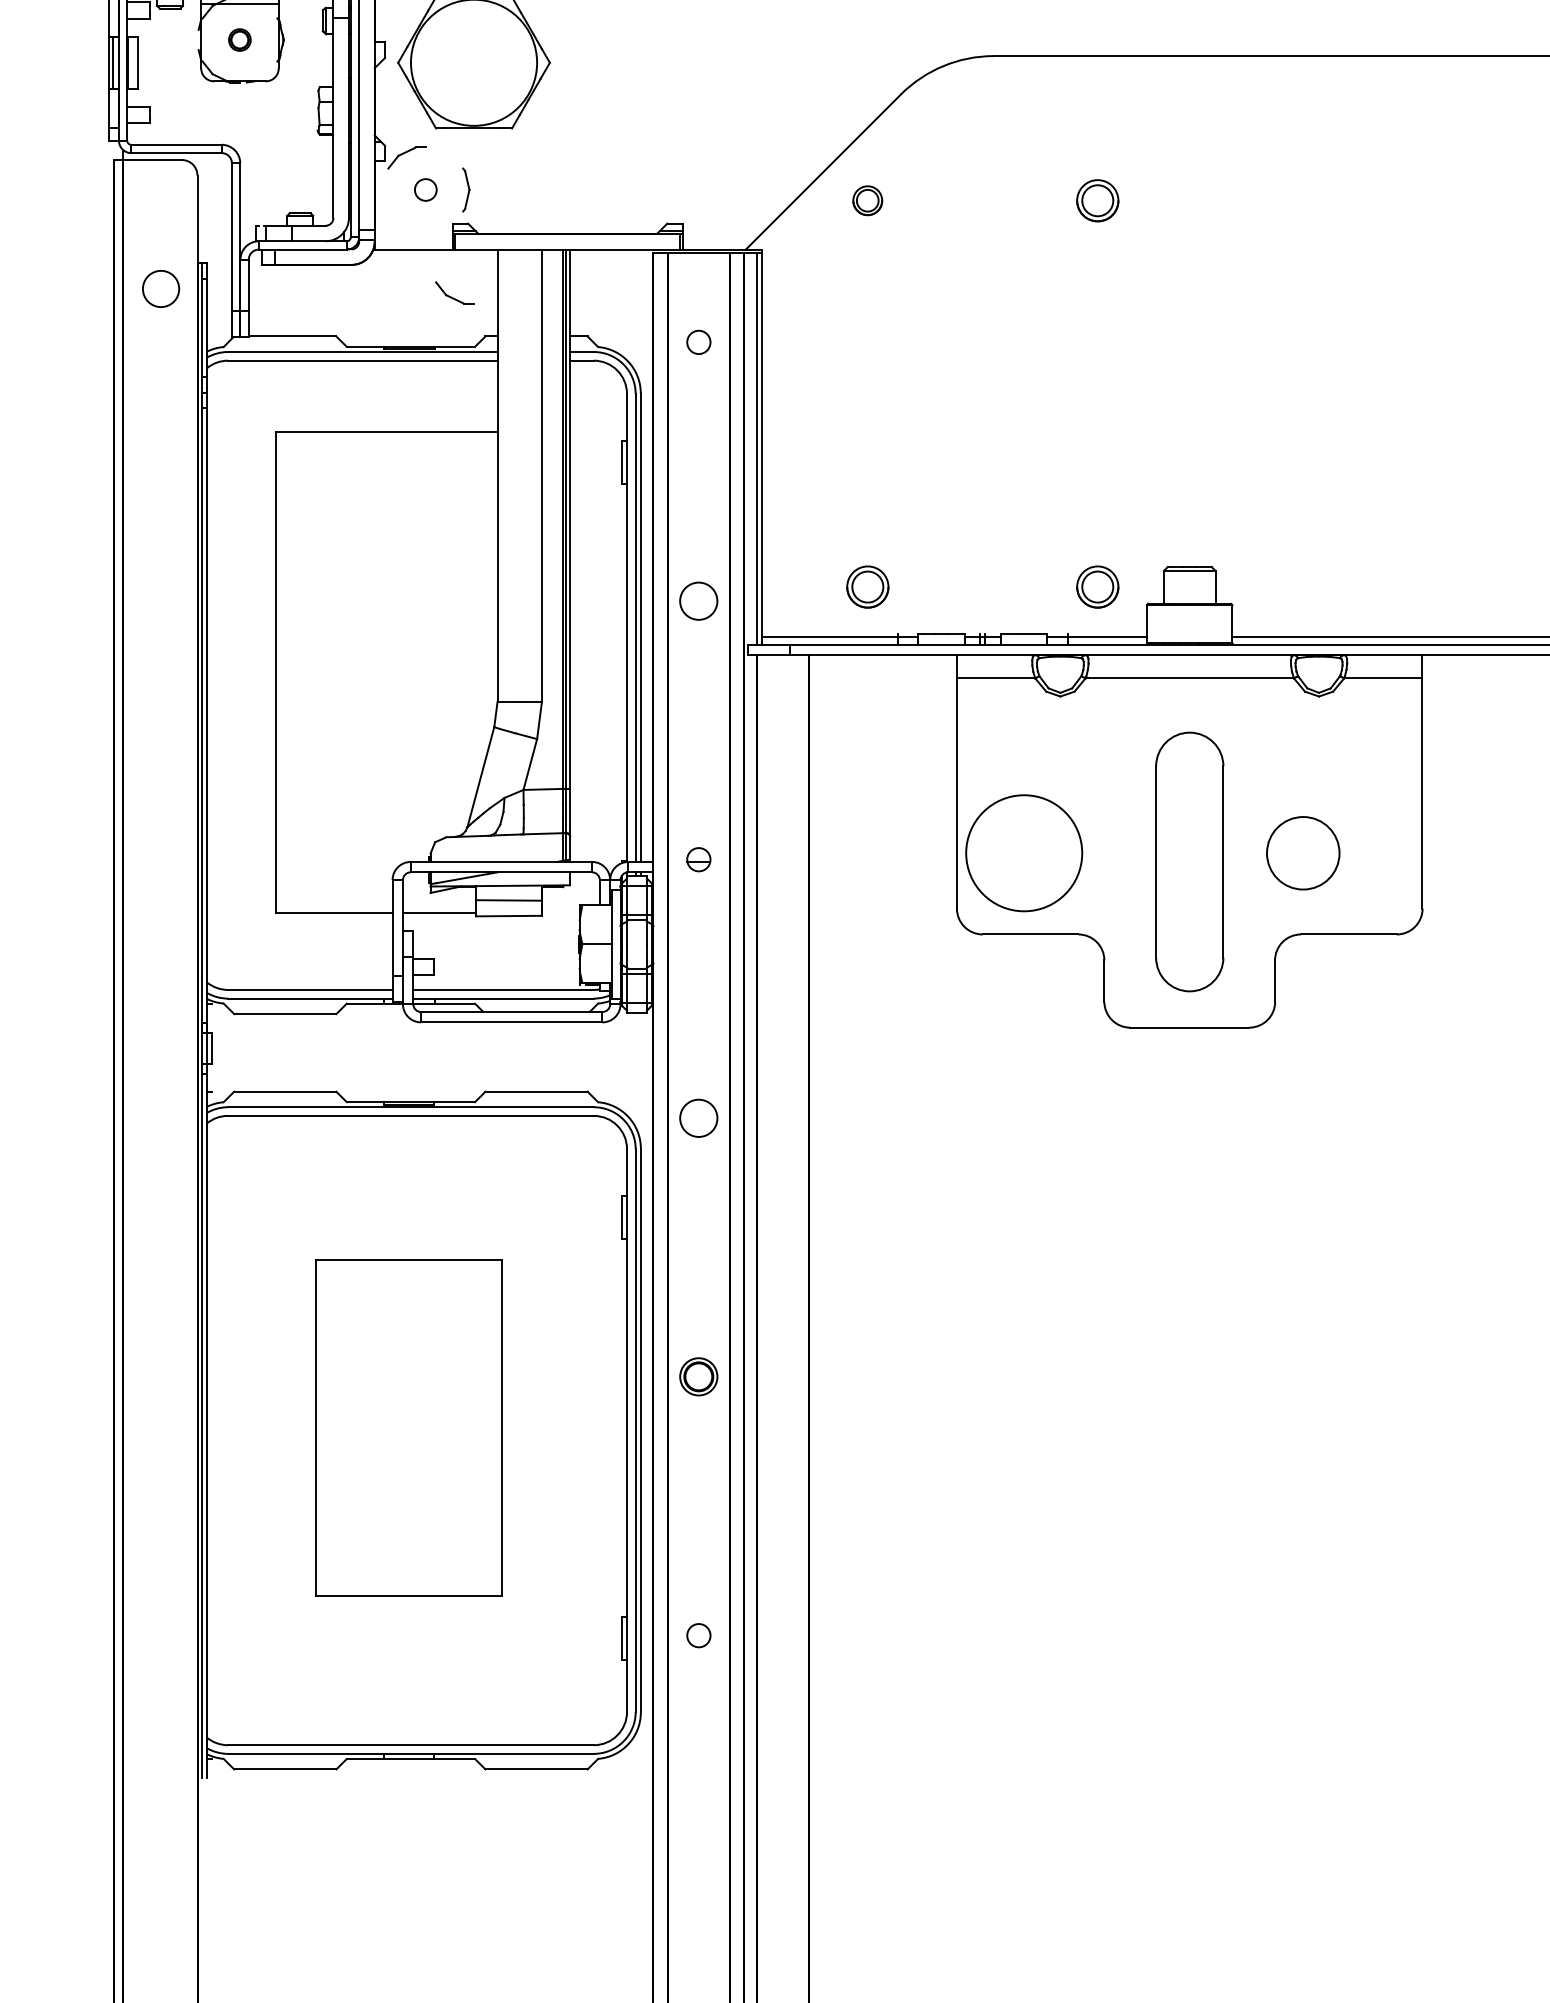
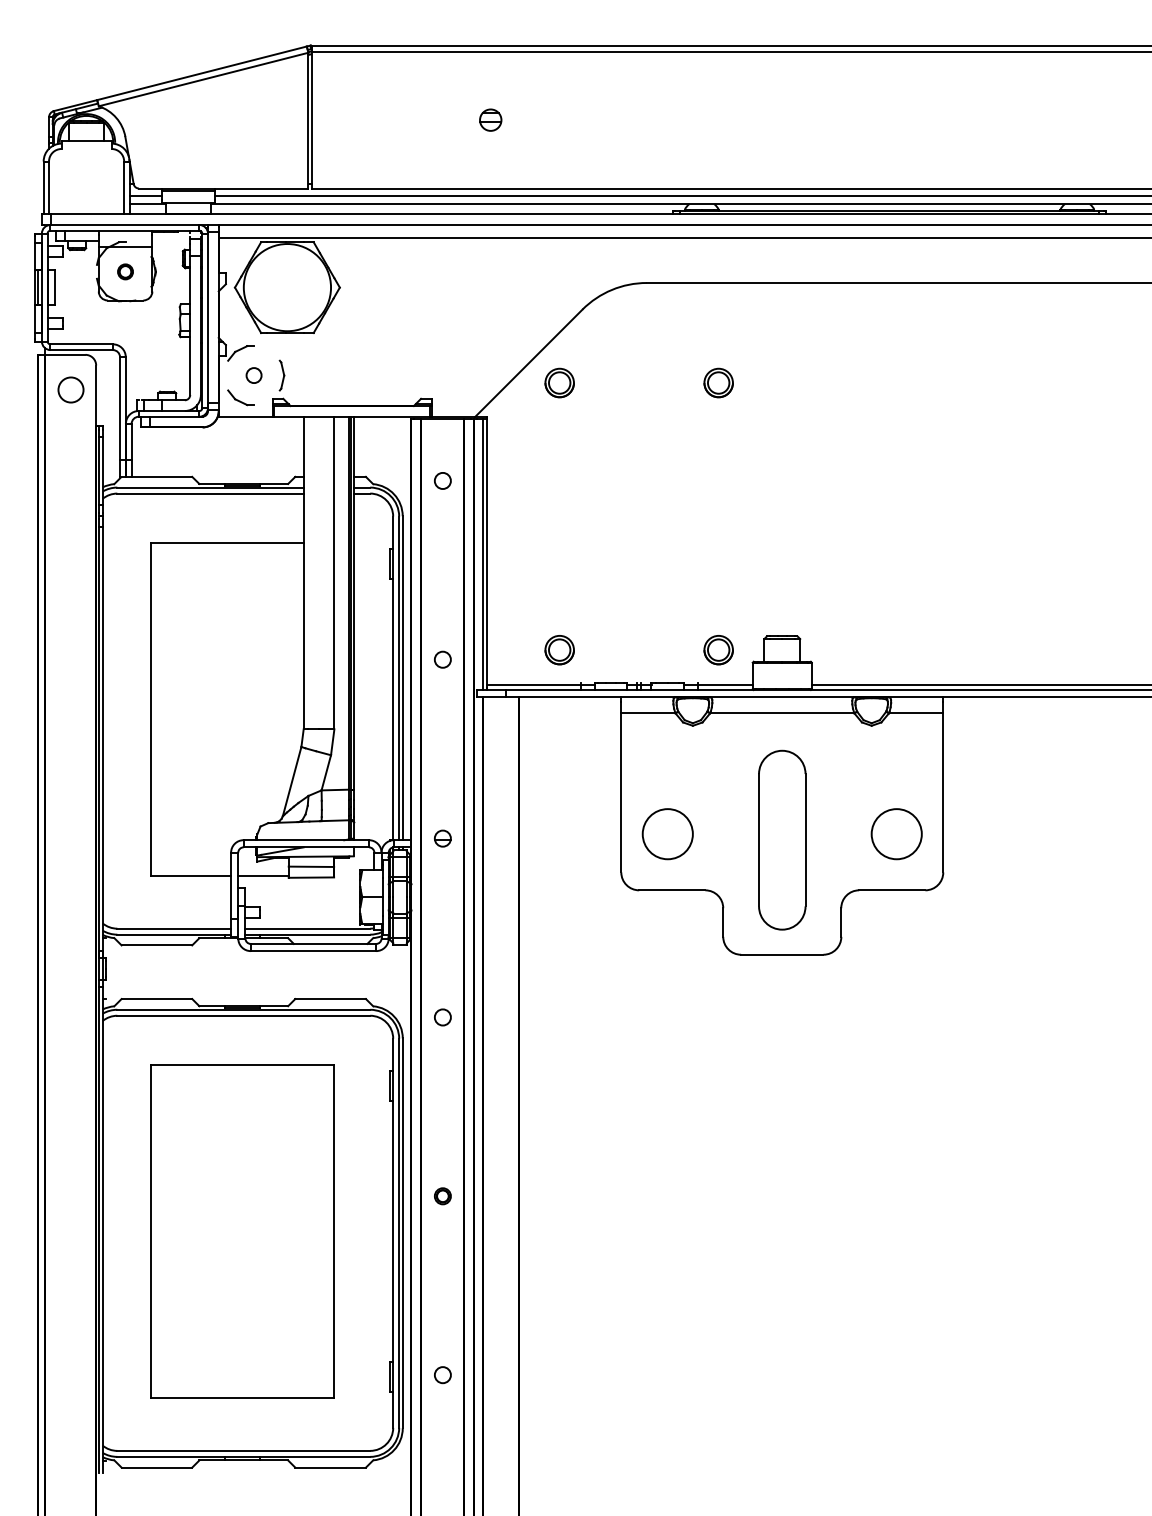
part: (867, 200) -> (559, 382), size x1.43
circle: (160, 288) -> (70, 389), moved
part: (453, 292) -> (240, 397), moved
circle: (698, 600) -> (442, 659), size x0.62
circle: (1023, 853) -> (667, 834), size x0.62
circle: (1302, 853) -> (896, 834), moved
circle: (698, 1118) -> (442, 1017), size x0.62
part: (698, 1377) -> (442, 1196), size x0.62
part: (409, 1427) -> (242, 1231), size x1.43

